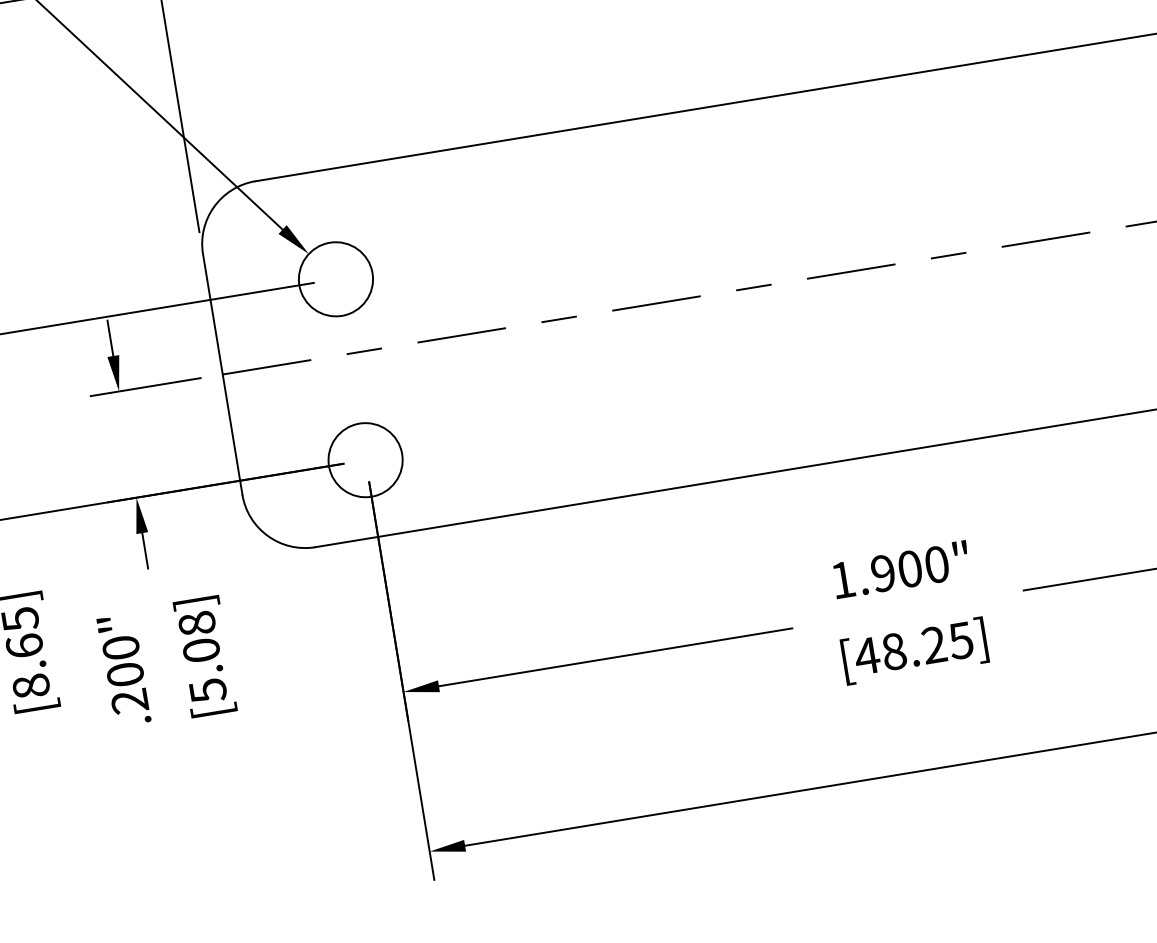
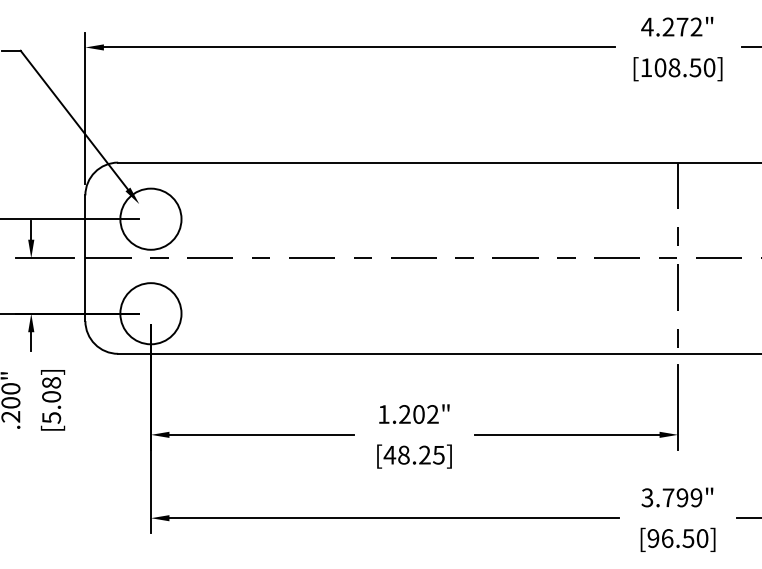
circle: (335, 279) -> (150, 219), size x1.6
circle: (364, 459) -> (150, 313), size x1.6
text: (909, 569) -> (418, 414), 1.900" -> 1.202"

